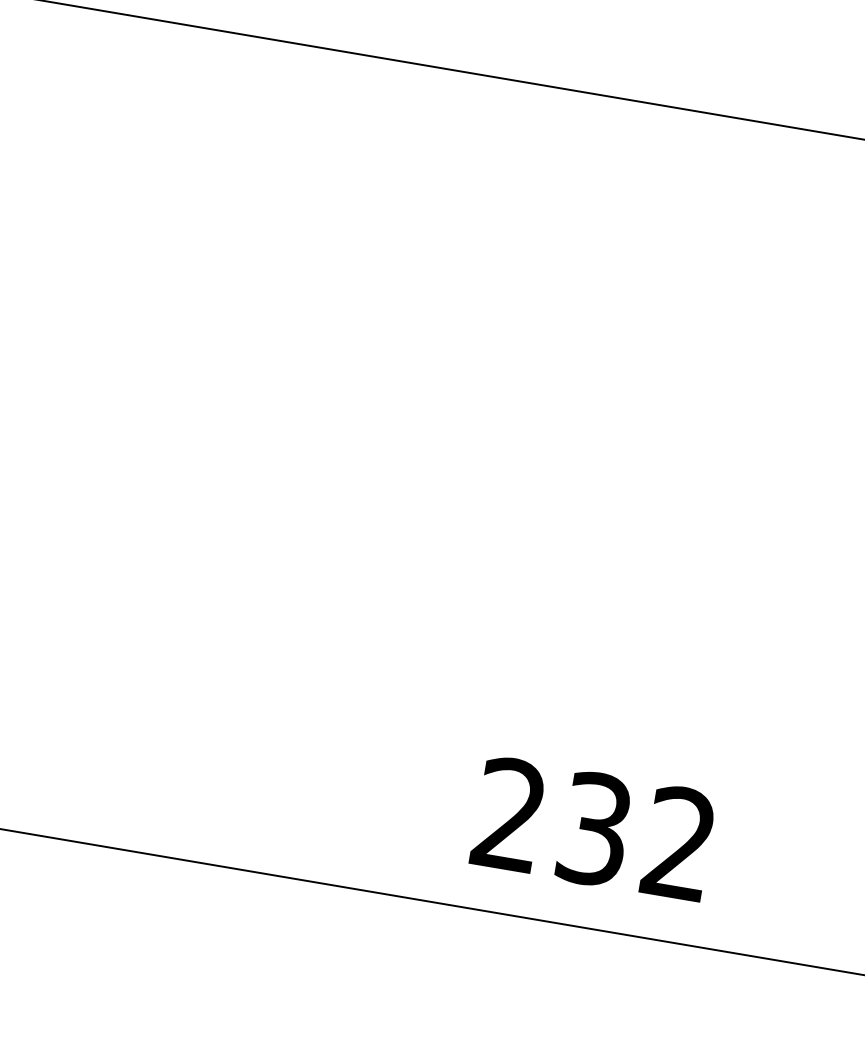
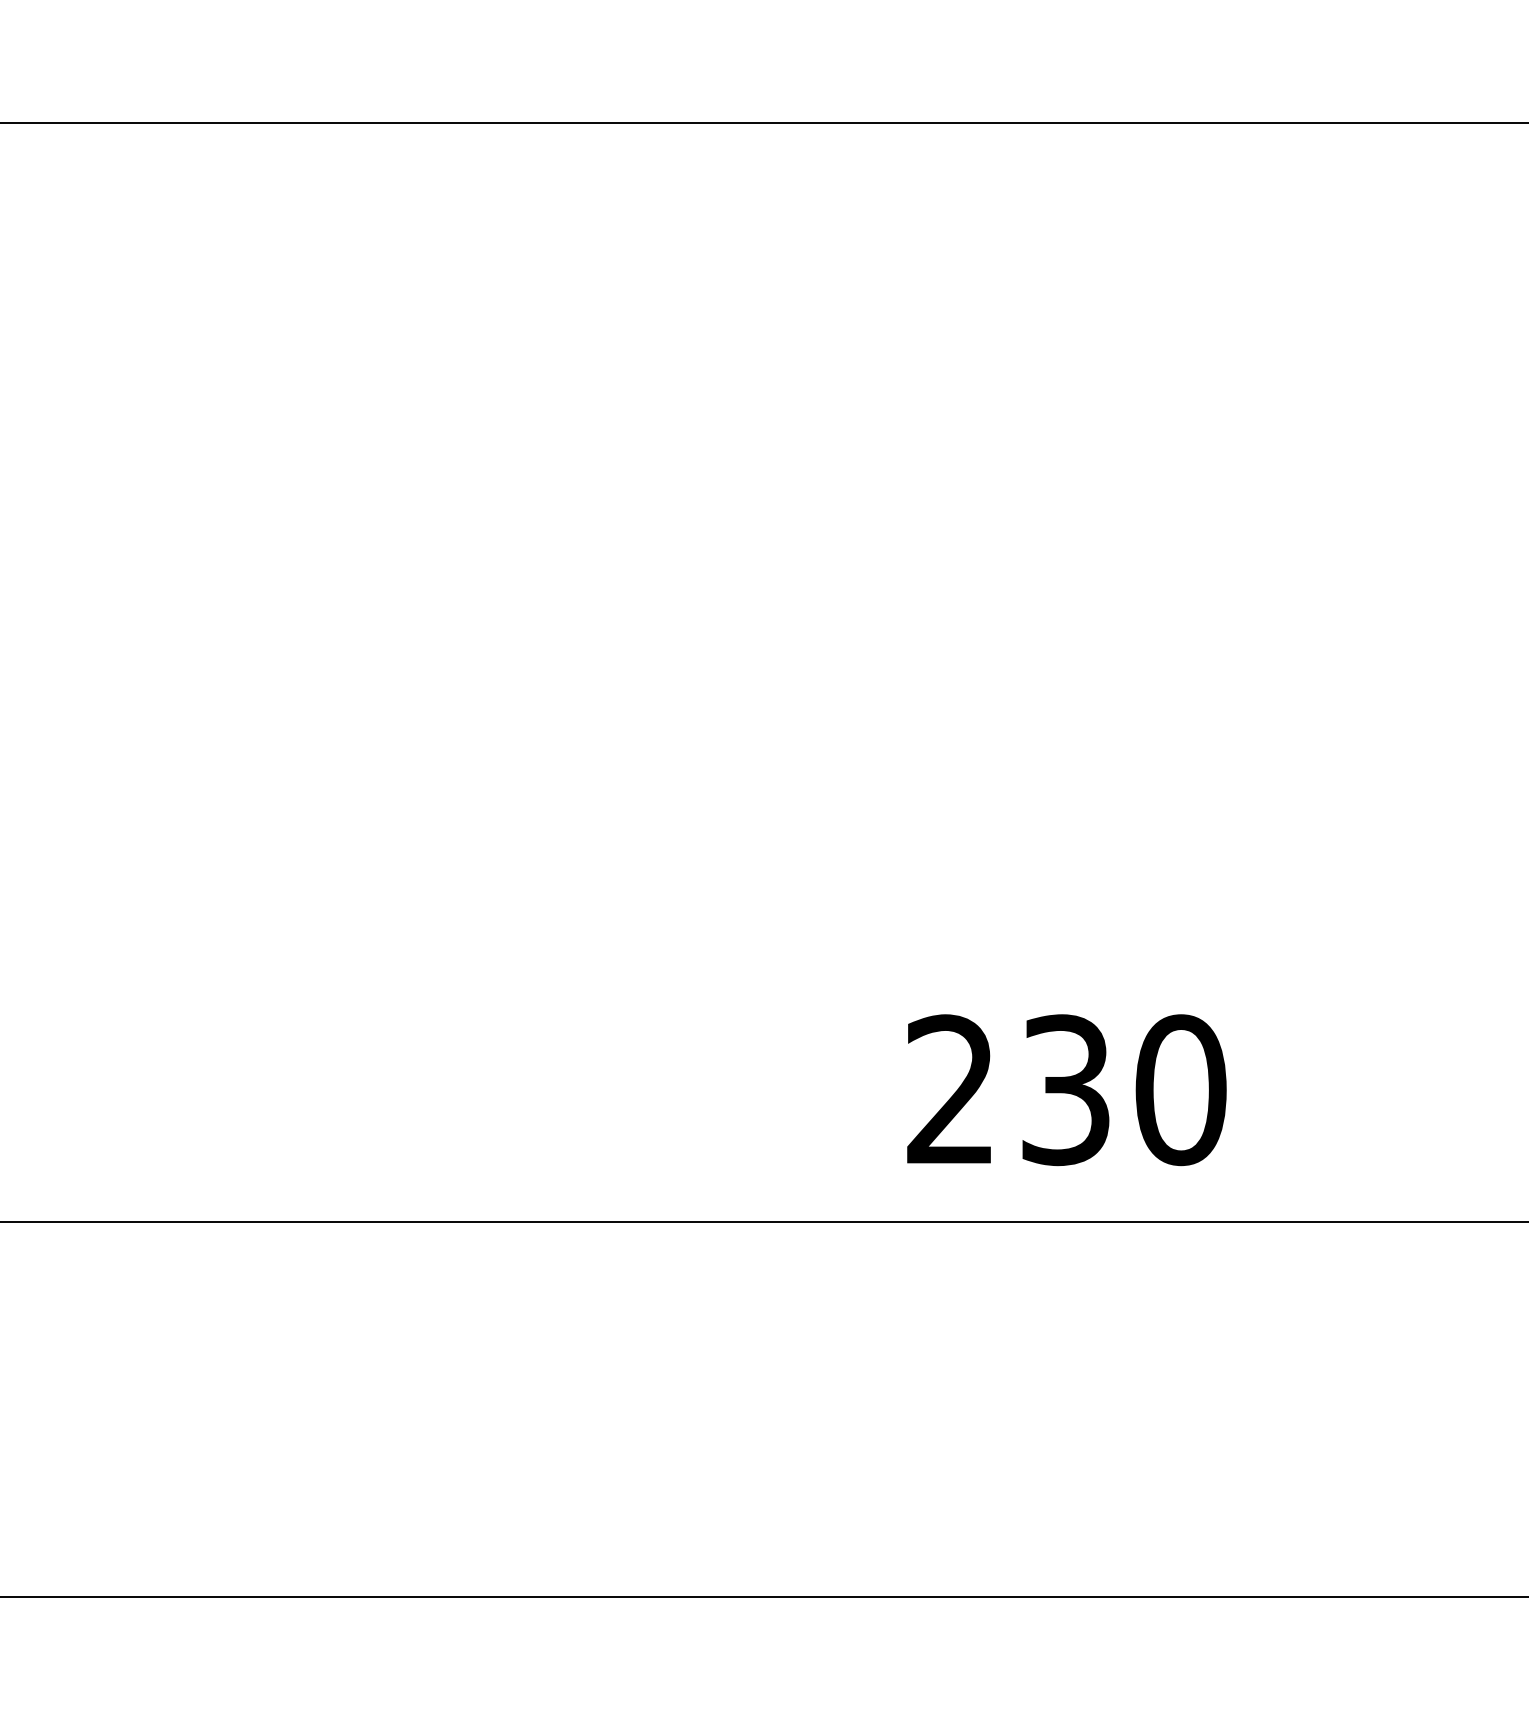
text: (679, 843) -> (1180, 1090), 232 -> 230

